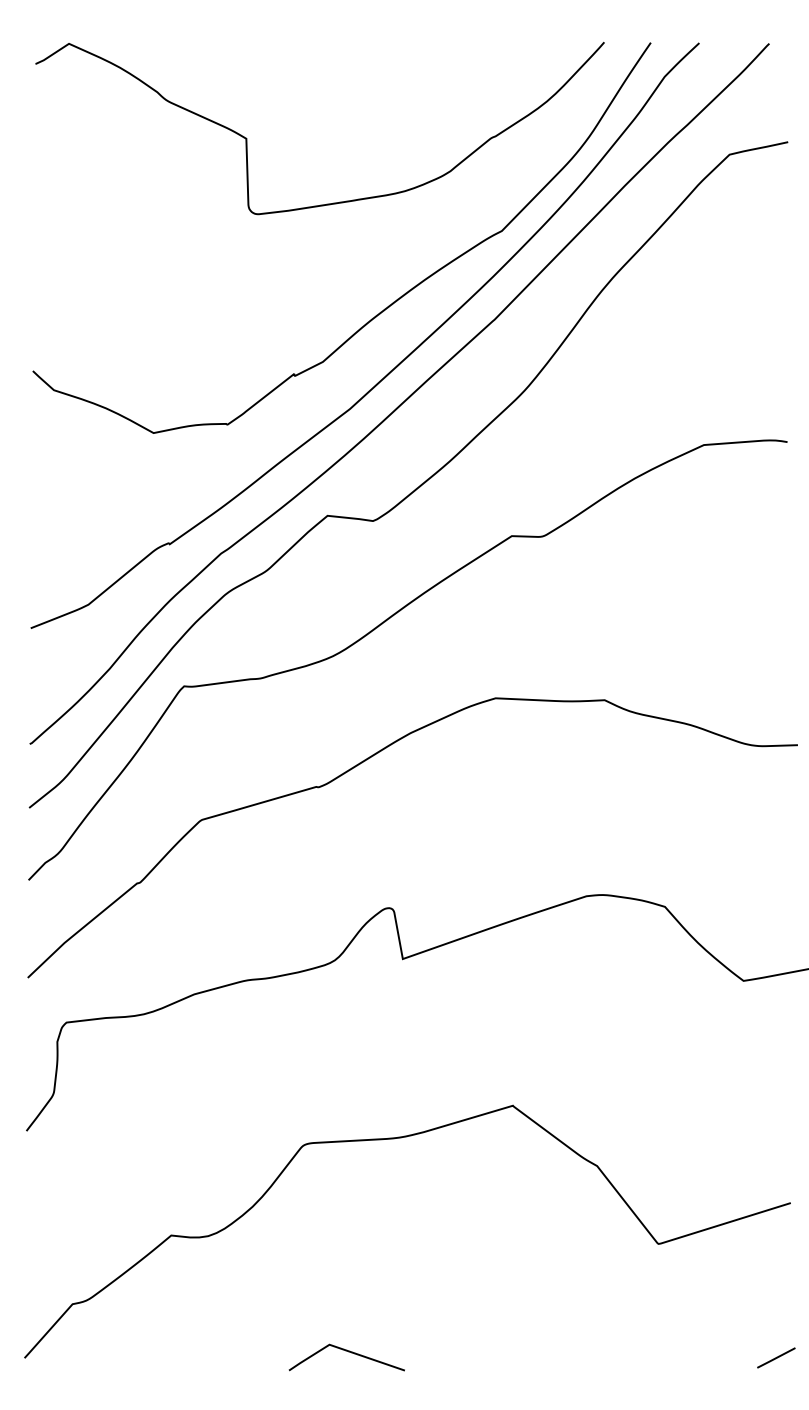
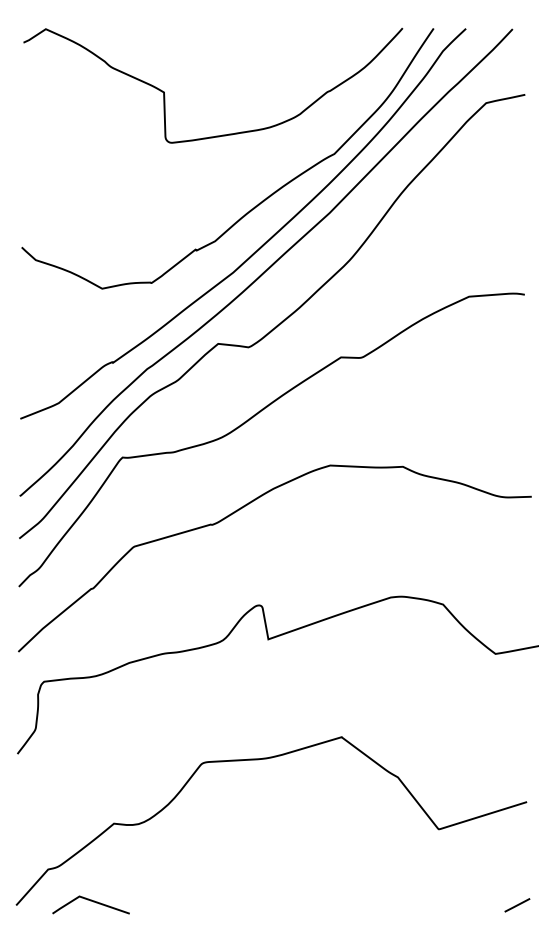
line: (346, 1352) -> (90, 901), moved

